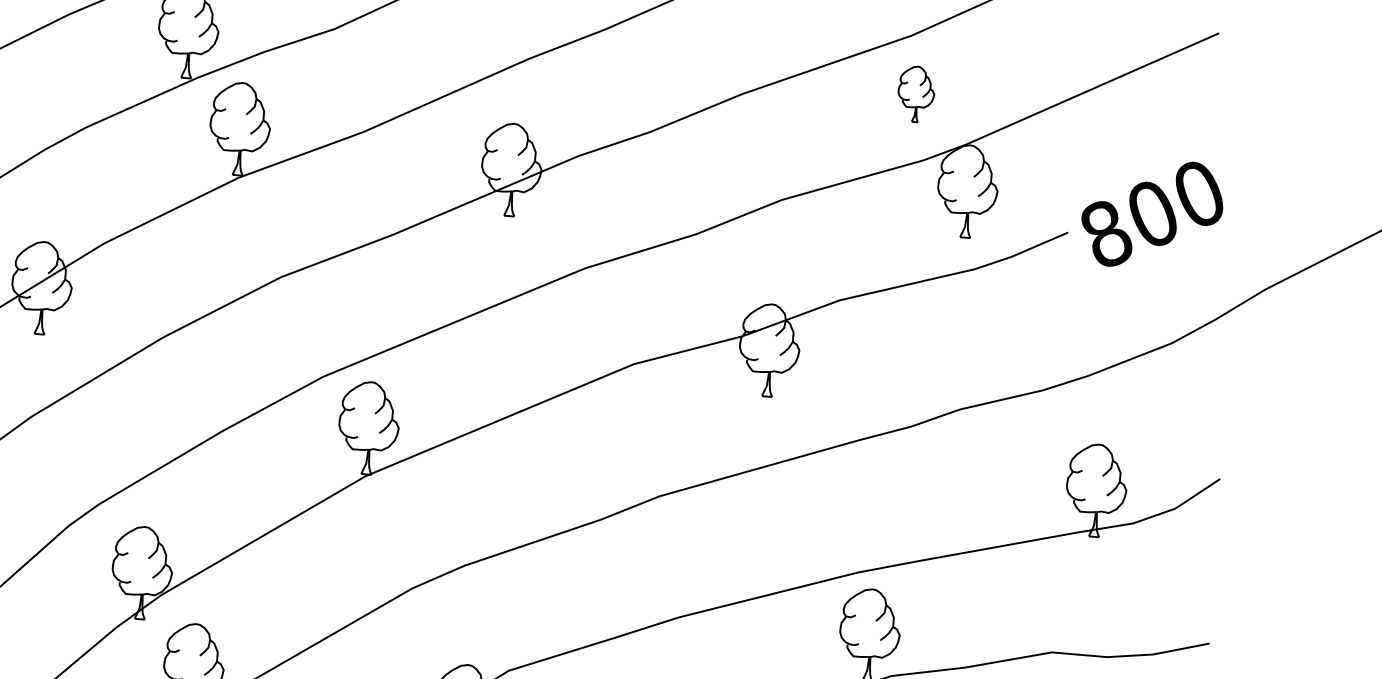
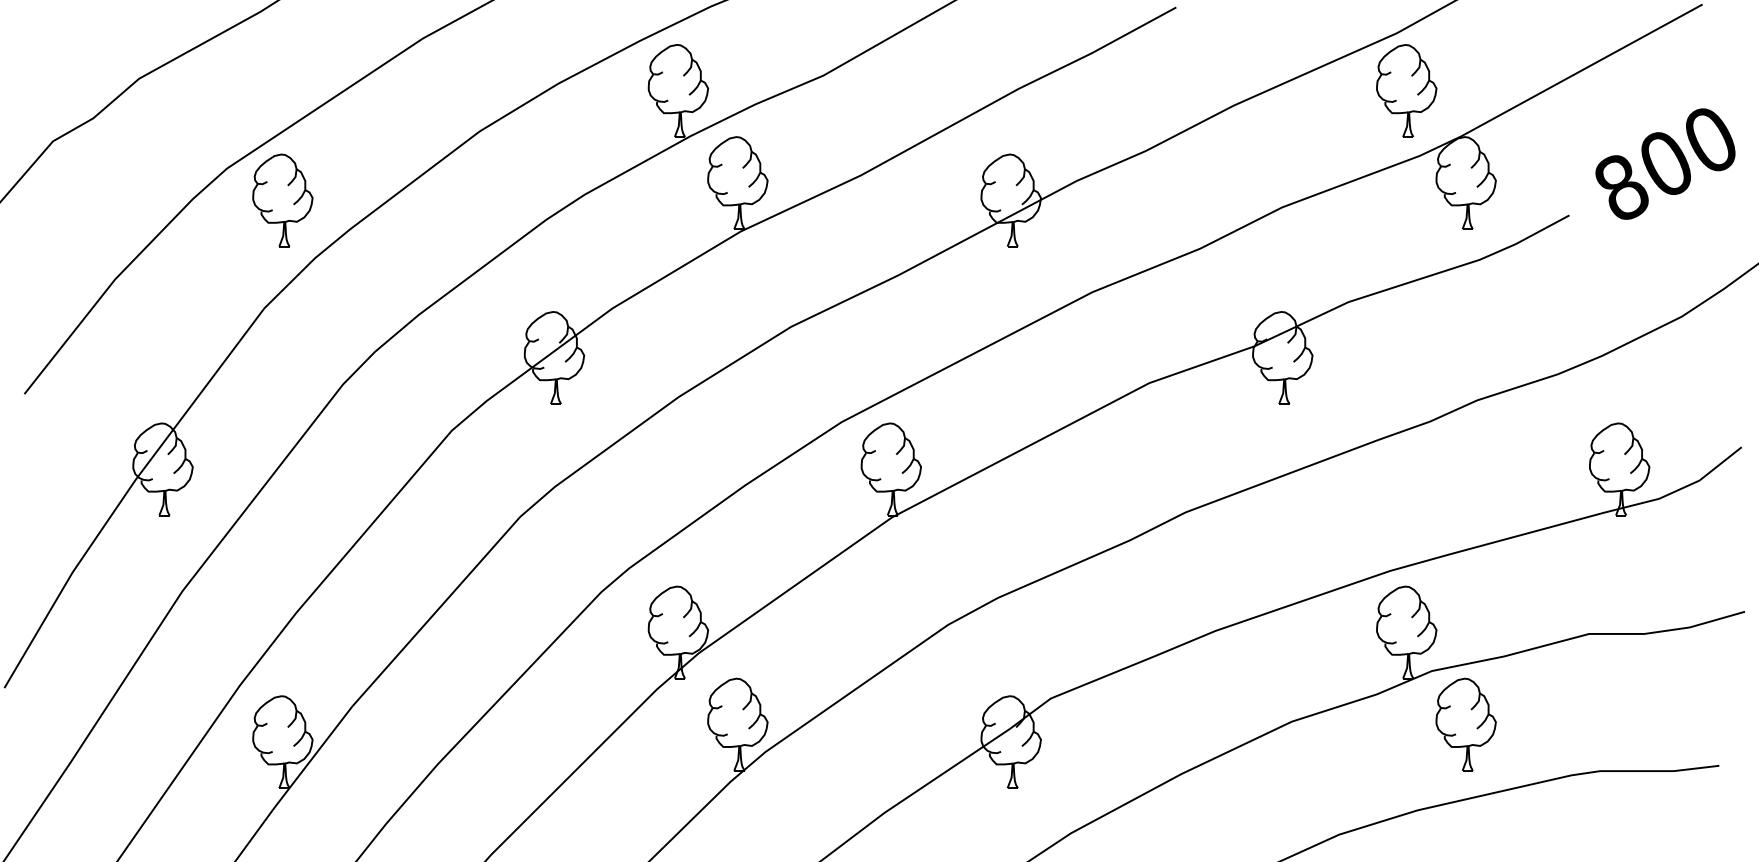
part: (916, 93) -> (1406, 90), size x1.67
text: (1152, 213) -> (1665, 163), moved

